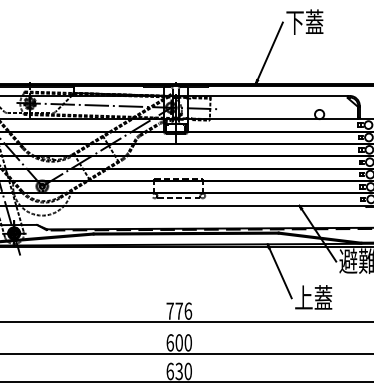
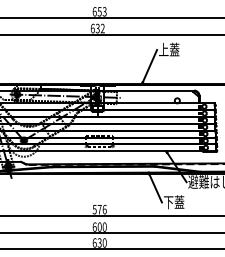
text: (294, 21) -> (163, 49), 下蓋 -> 上蓋
text: (303, 298) -> (168, 202), 上蓋 -> 下蓋
text: (169, 310) -> (94, 209), 776 -> 576

